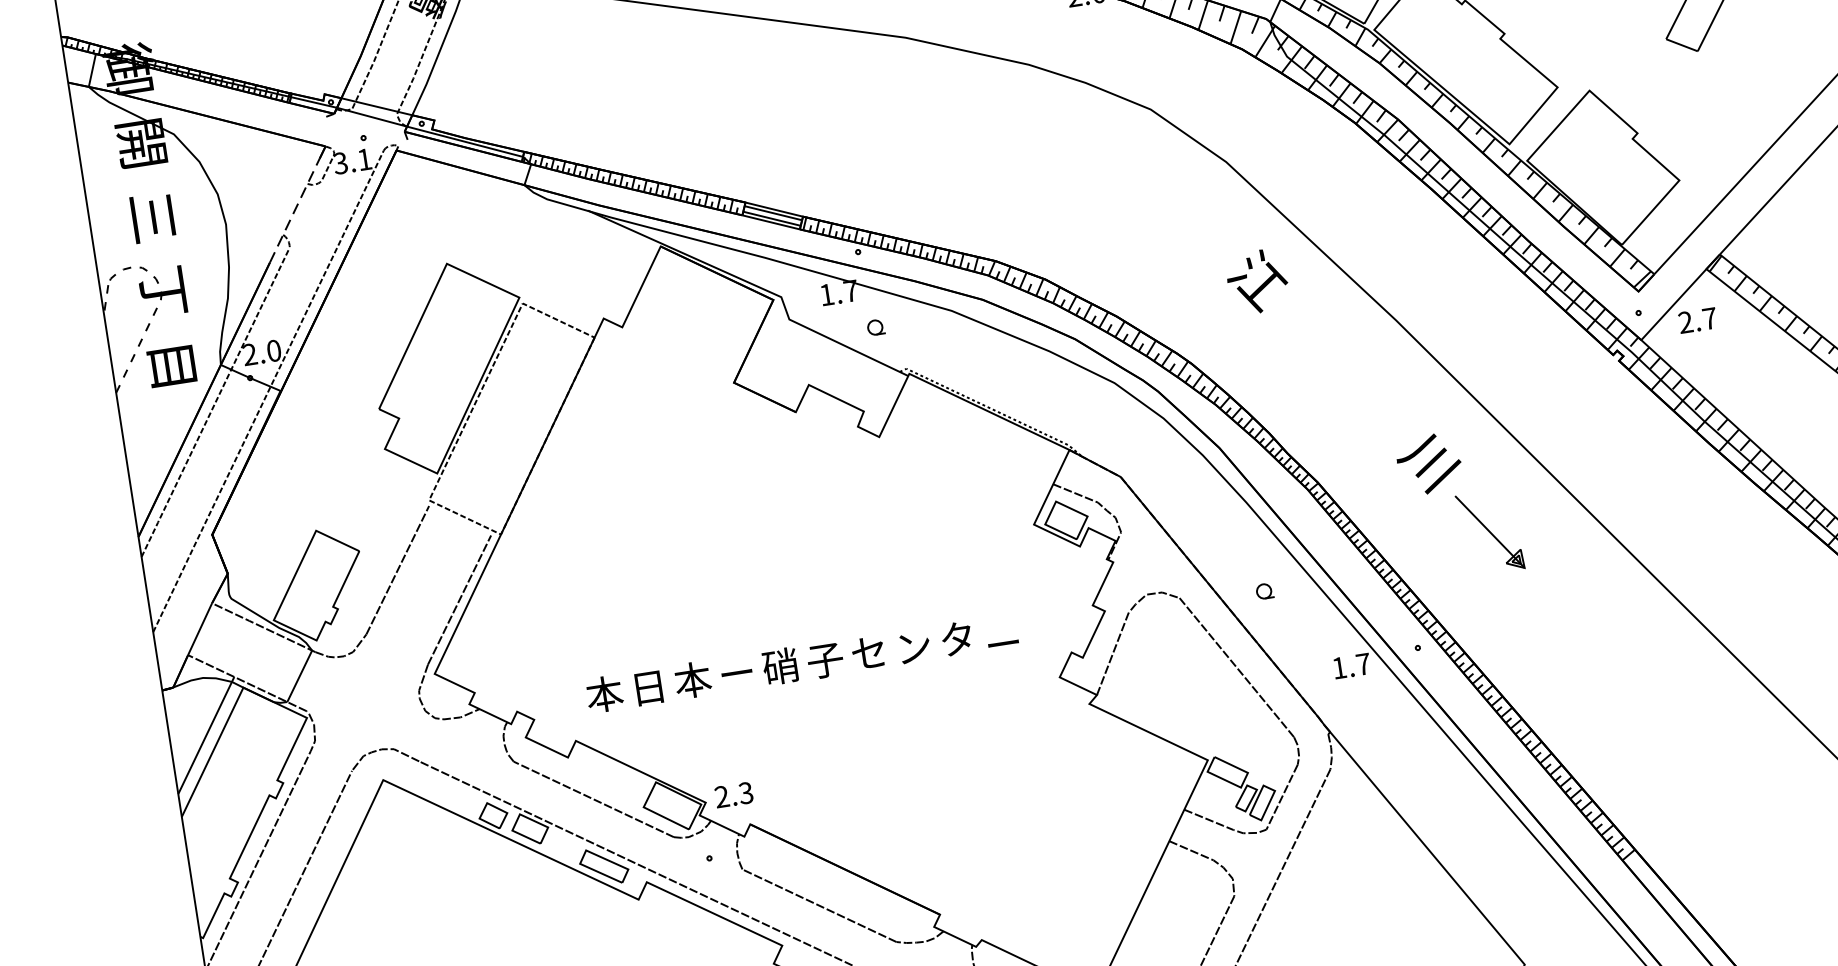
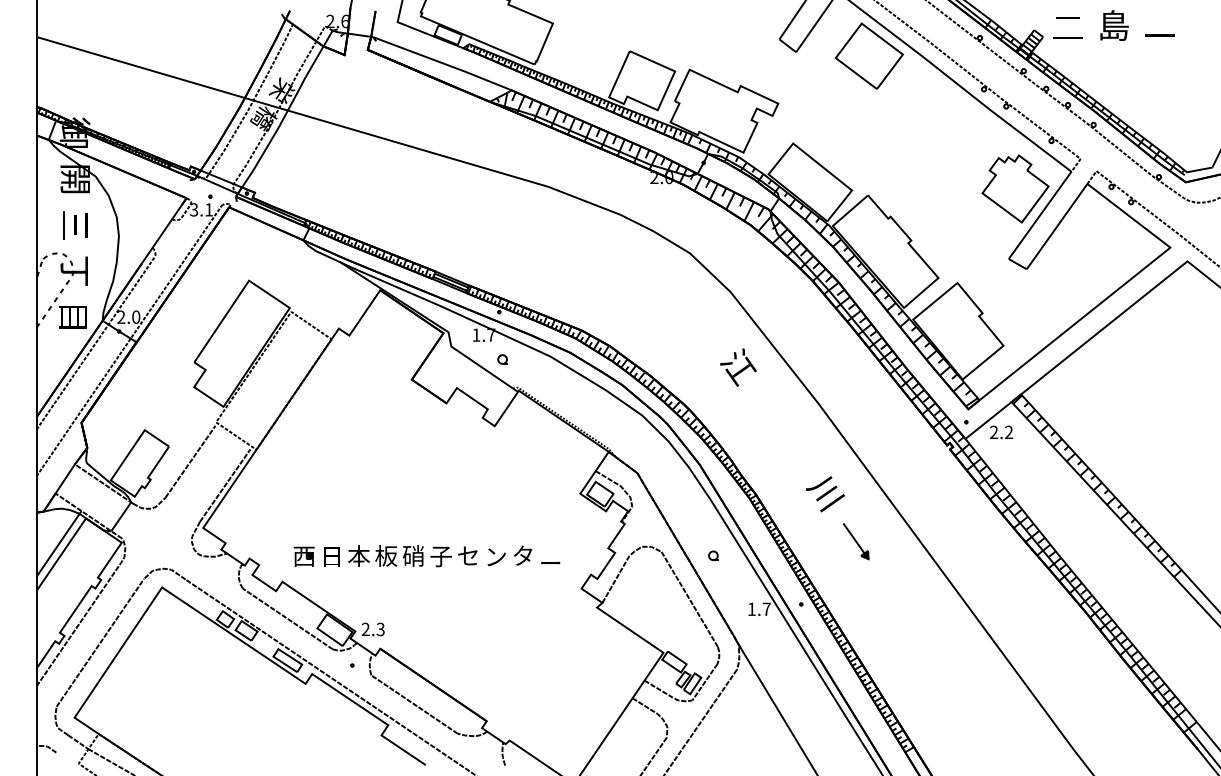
line: (294, 211) -> (161, 234), dashed -> solid
text: (1708, 317) -> (1008, 431), 2.7 -> 2.2
part: (1491, 532) -> (856, 541), size x0.71
text: (737, 672) -> (386, 555), ー -> 板
text: (605, 694) -> (304, 556), 本 -> 西

